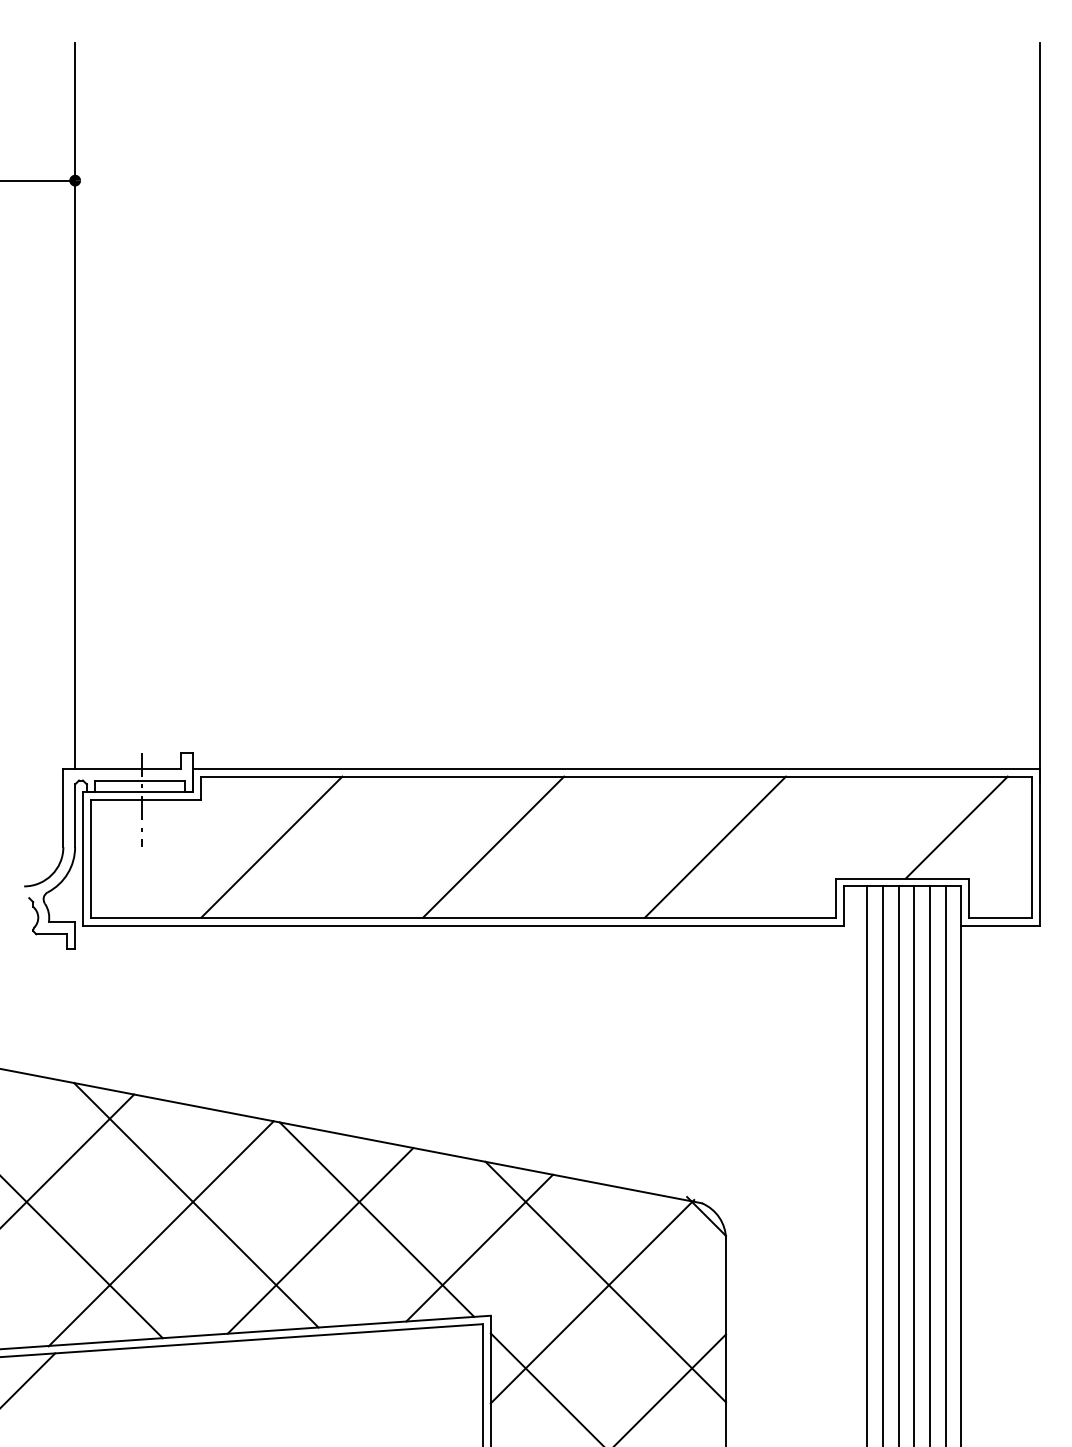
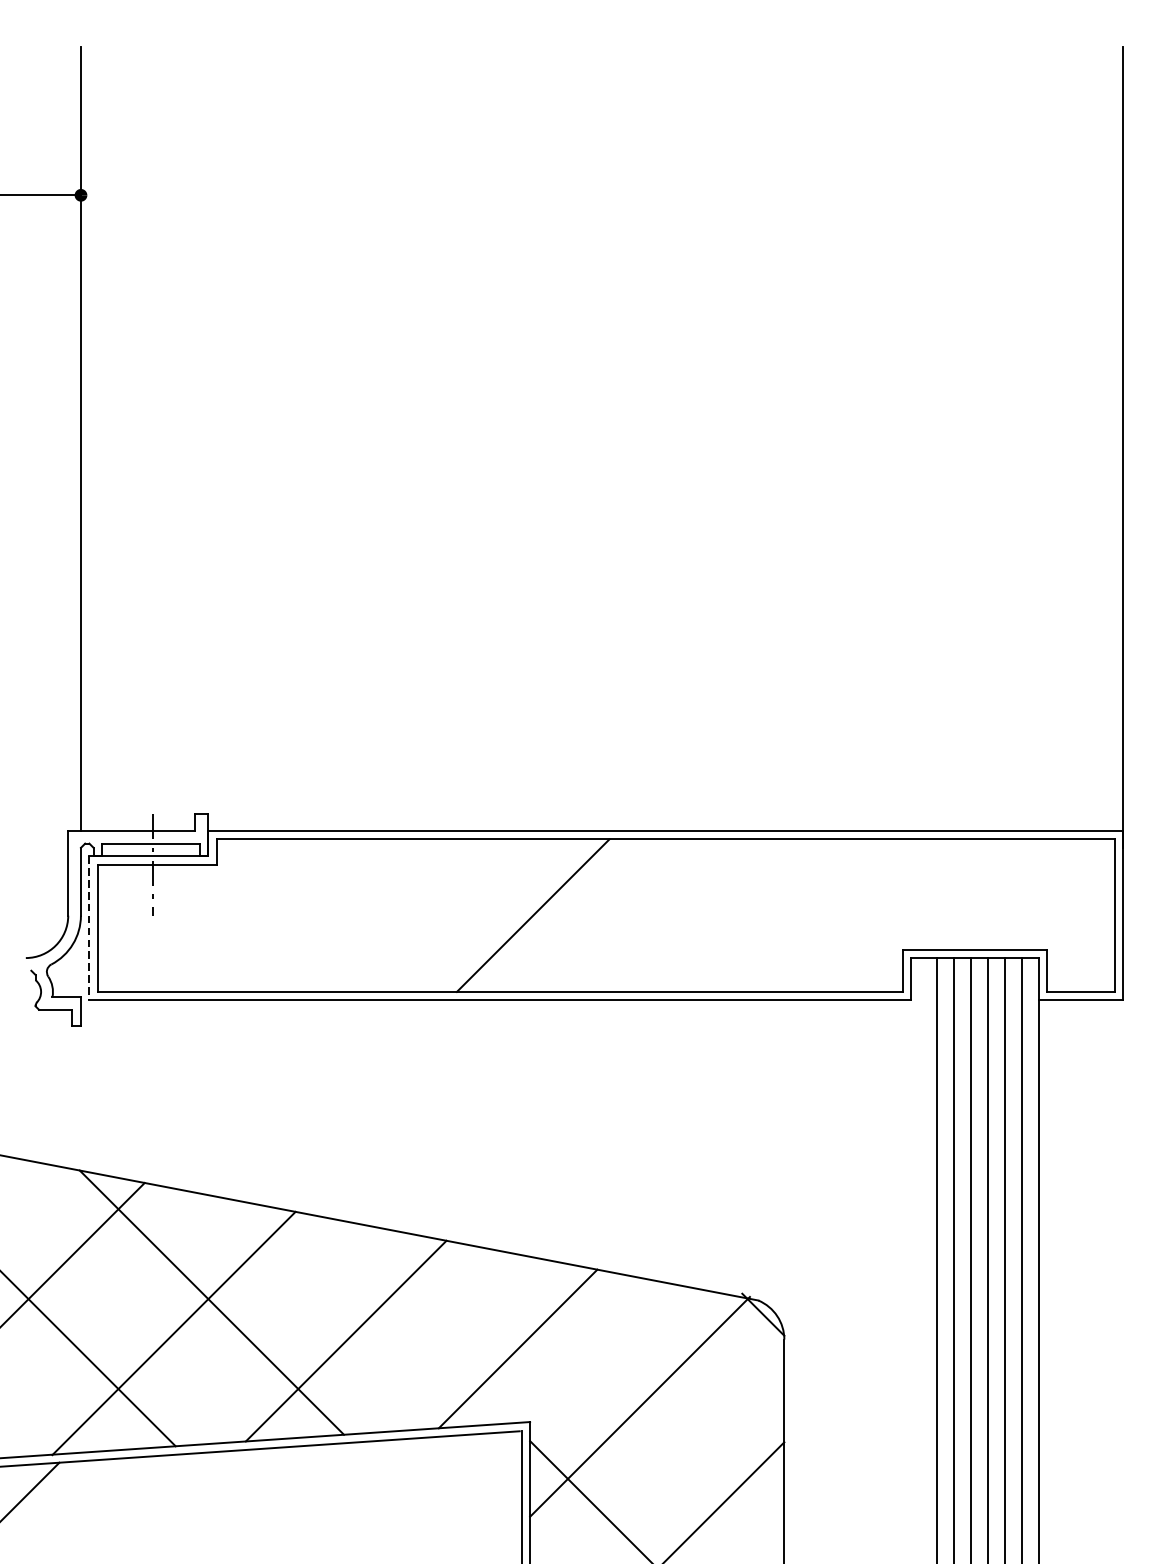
line: (956, 827) -> (1033, 894), removed
line: (271, 846) -> (293, 914), removed
line: (715, 846) -> (772, 914), removed
line: (82, 858) -> (88, 927), solid -> dashed
line: (376, 1219) -> (406, 1318), removed
line: (605, 1281) -> (654, 1385), removed

